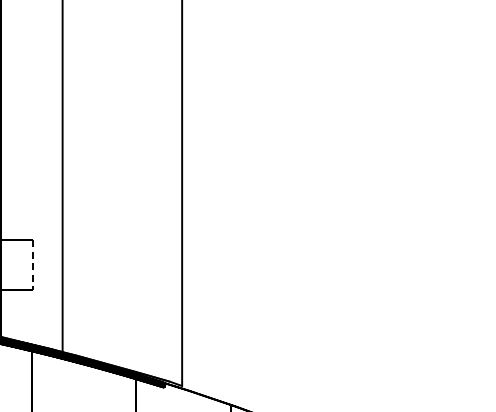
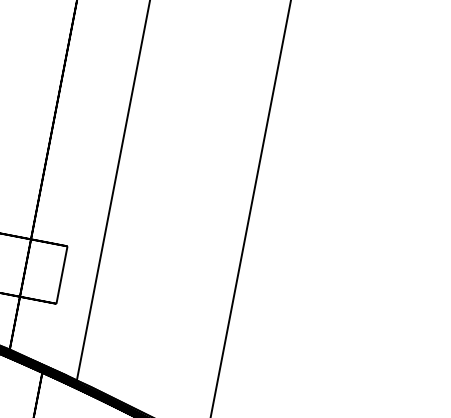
line: (32, 265) -> (61, 275), dashed -> solid

